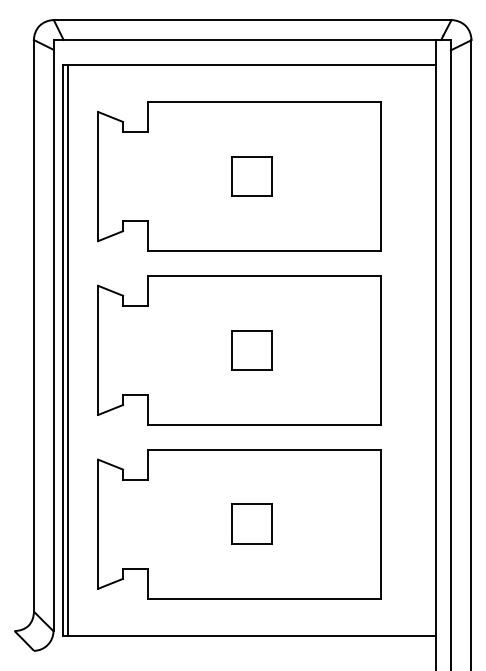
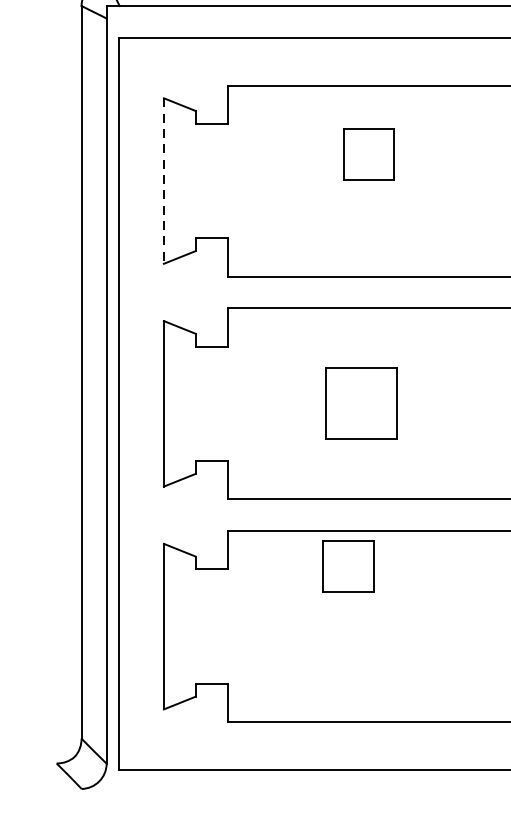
line: (98, 176) -> (164, 180), solid -> dashed
part: (251, 176) -> (368, 154), moved
line: (68, 349) -> (125, 402), removed
part: (251, 350) -> (360, 403), size x1.4
part: (251, 523) -> (347, 565), moved

